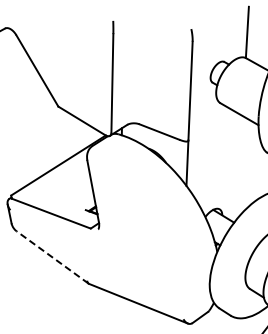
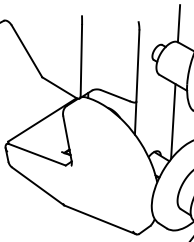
line: (239, 167) -> (173, 121), added
line: (52, 257) -> (38, 186), dashed -> solid

